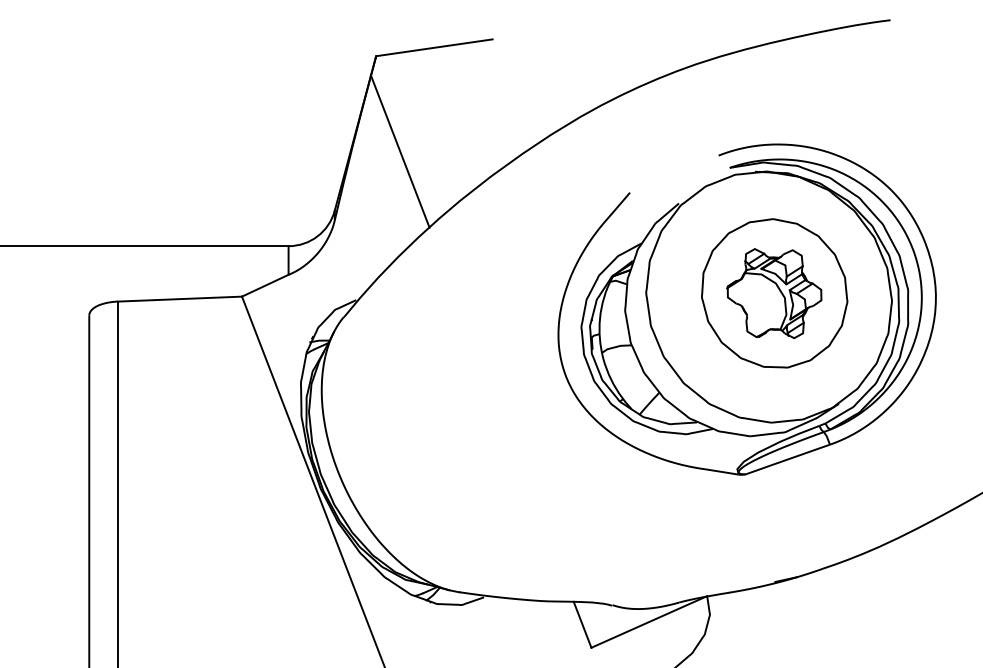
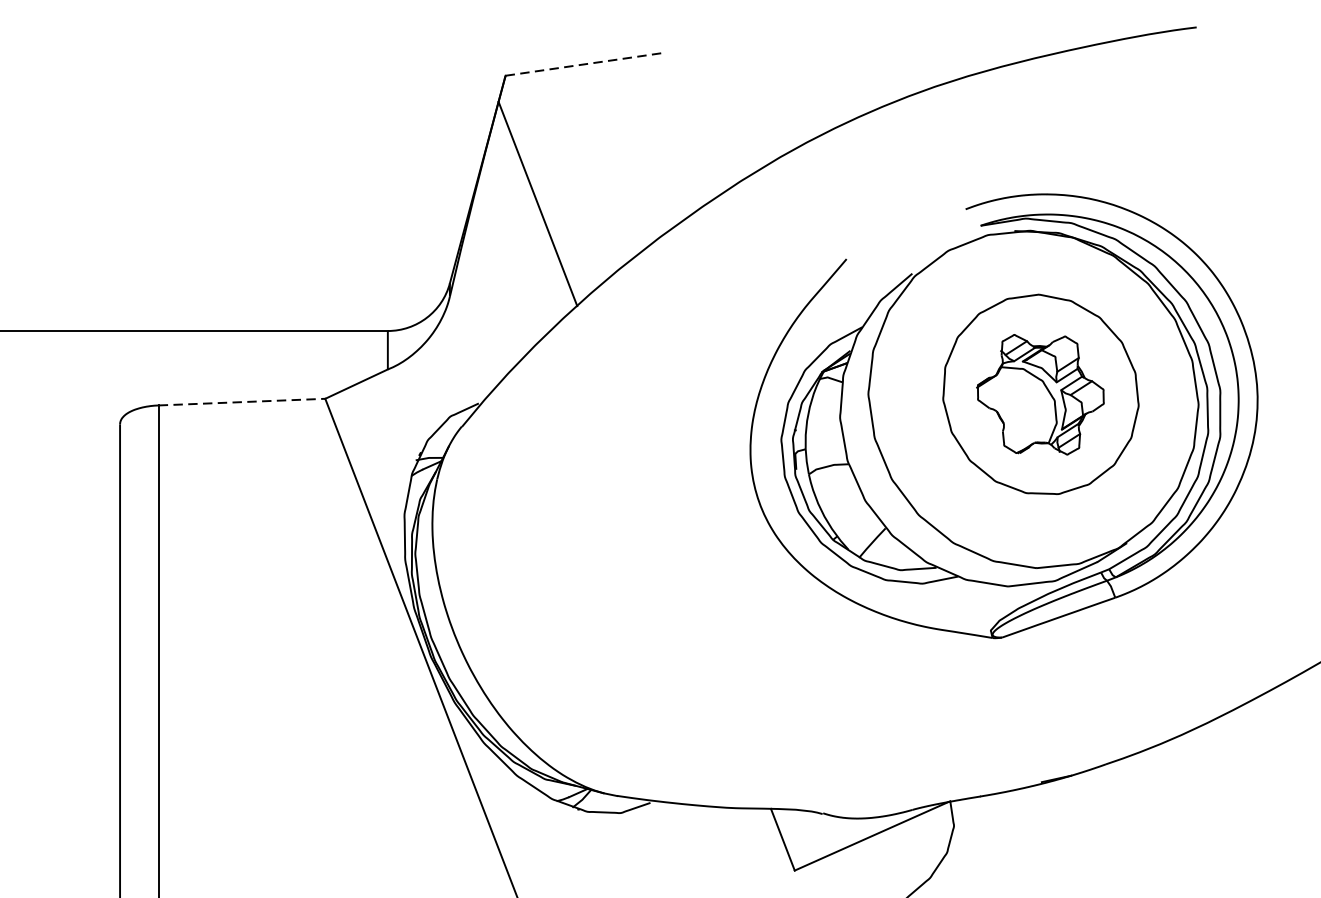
line: (434, 47) -> (583, 64), solid -> dashed
line: (180, 299) -> (242, 402), solid -> dashed

